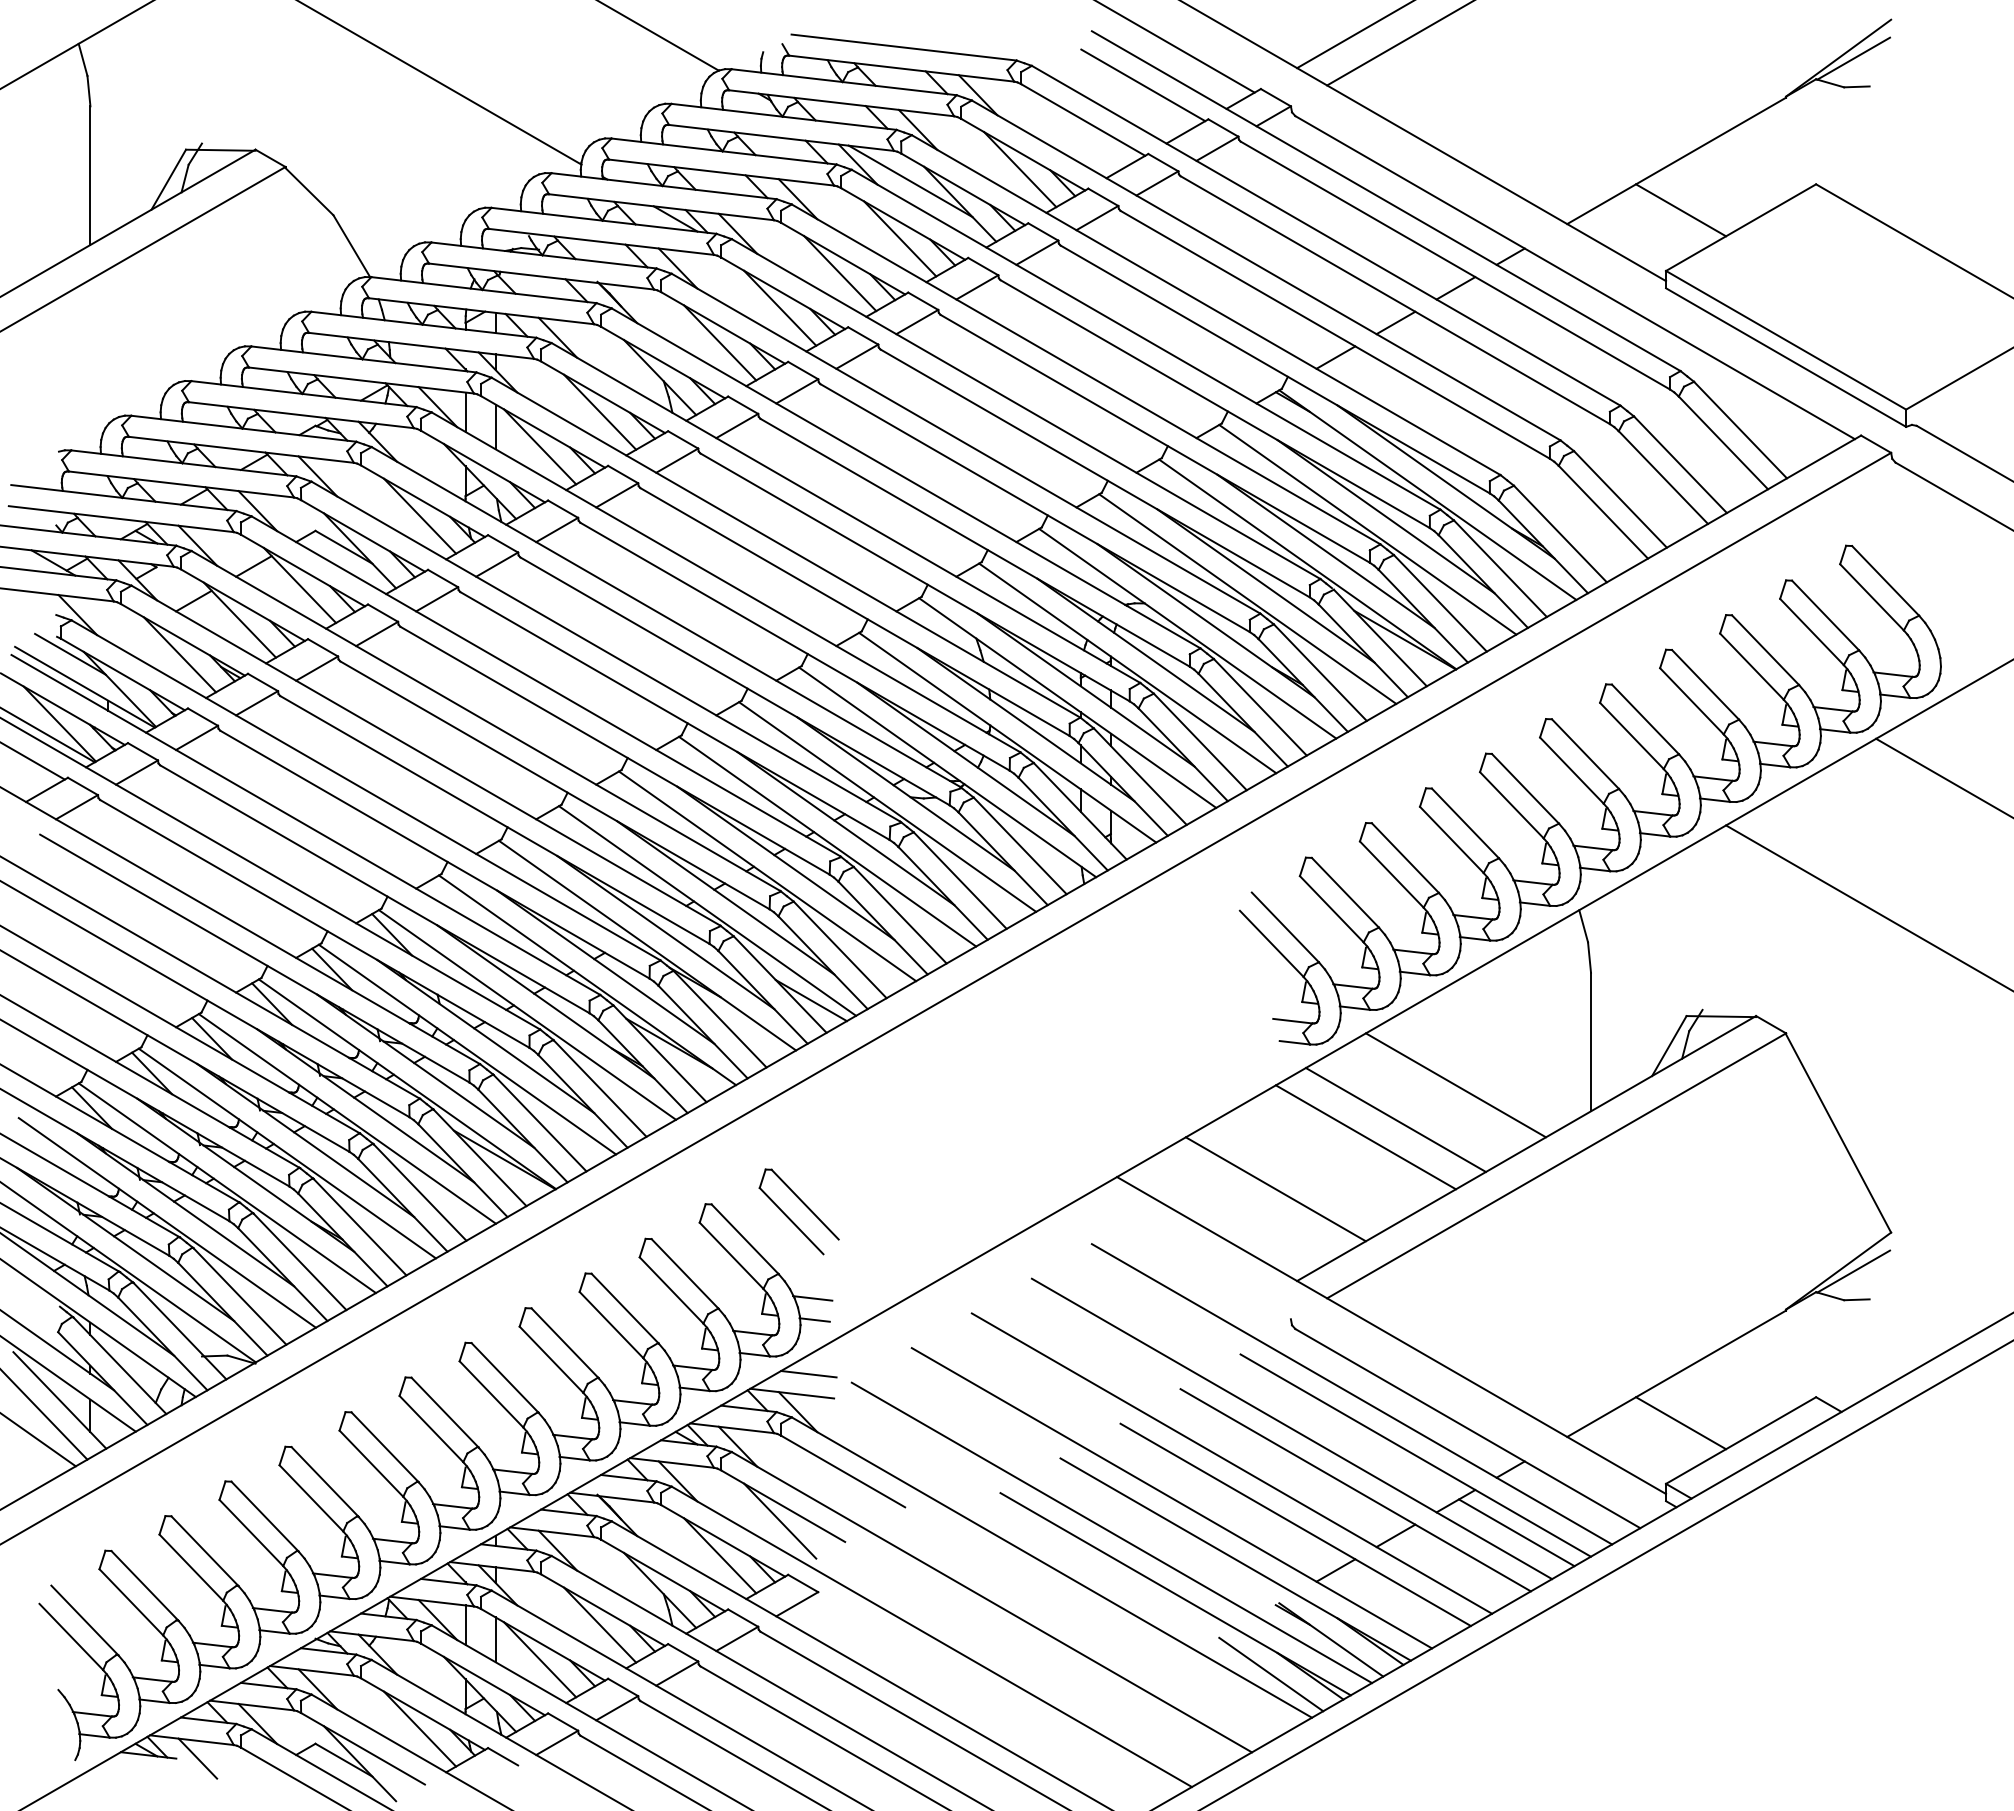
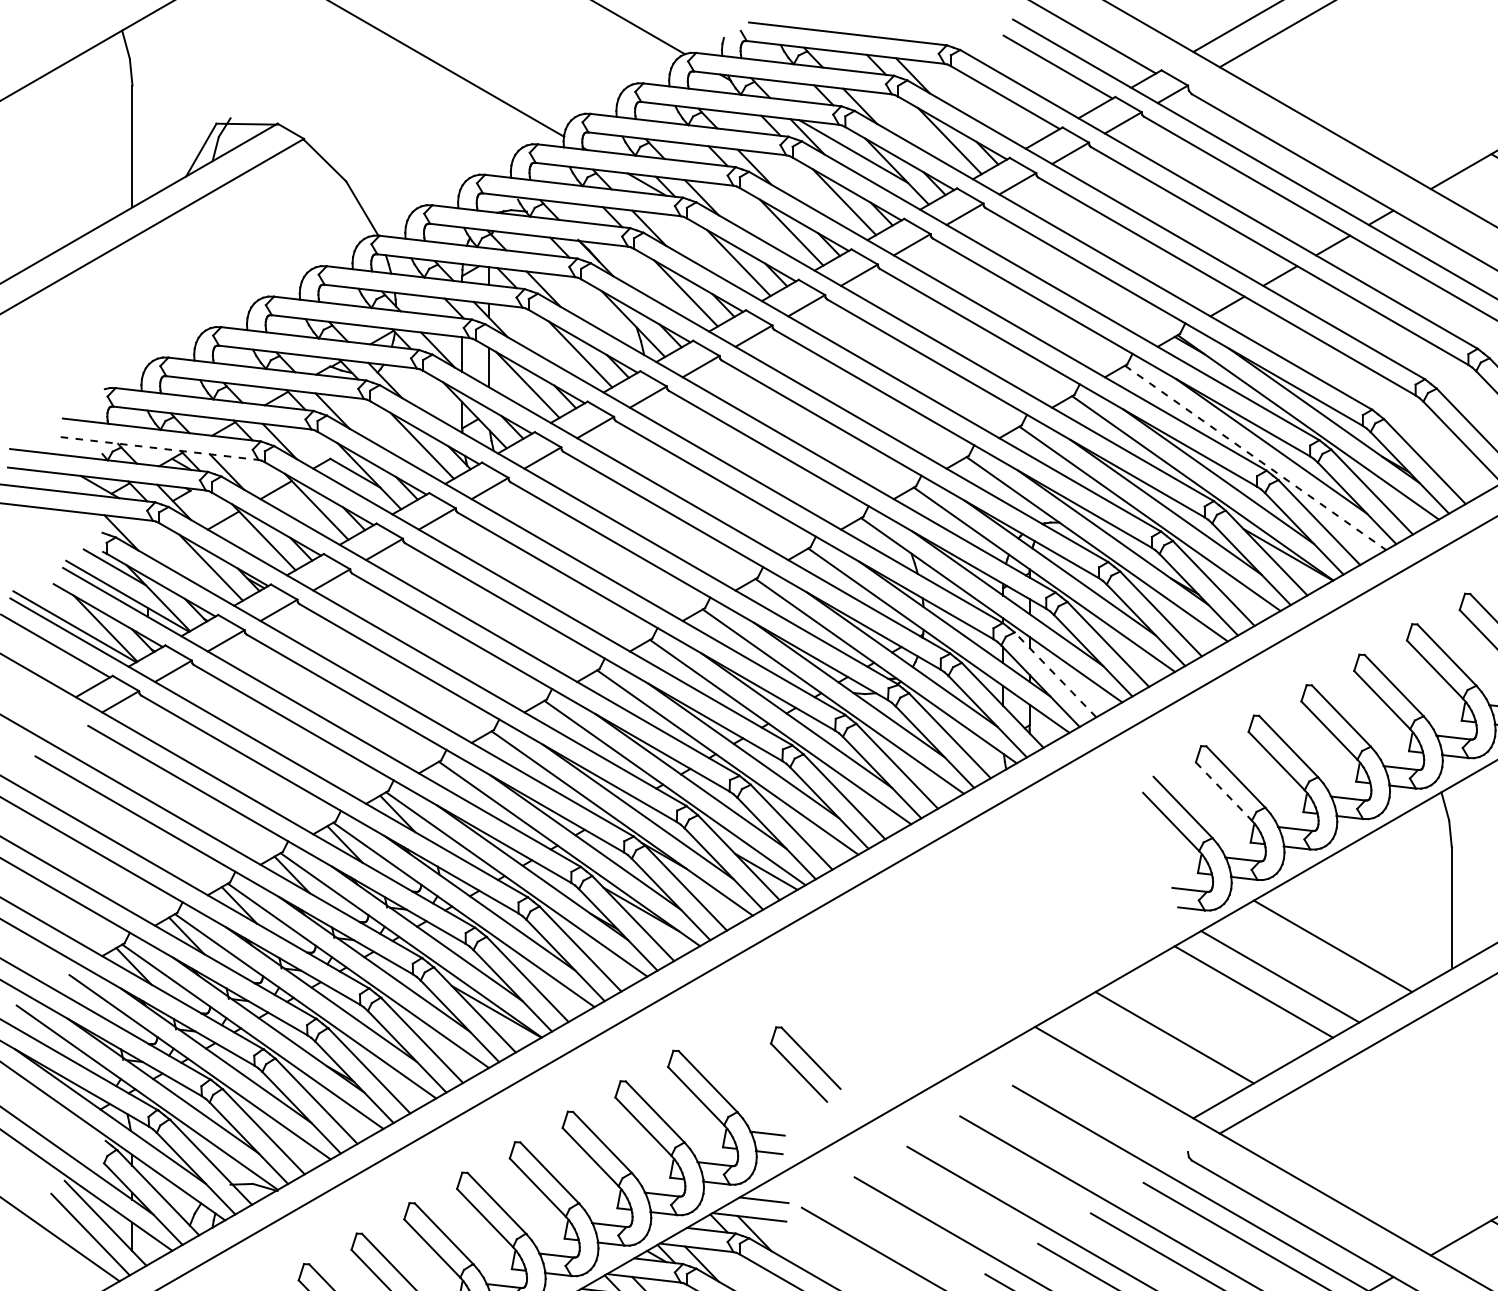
line: (121, 519) -> (159, 448), solid -> dashed
line: (1367, 529) -> (1255, 457), solid -> dashed
line: (1140, 776) -> (1055, 674), solid -> dashed
line: (1331, 909) -> (1223, 791), solid -> dashed
part: (804, 1205) -> (810, 1058), moved

